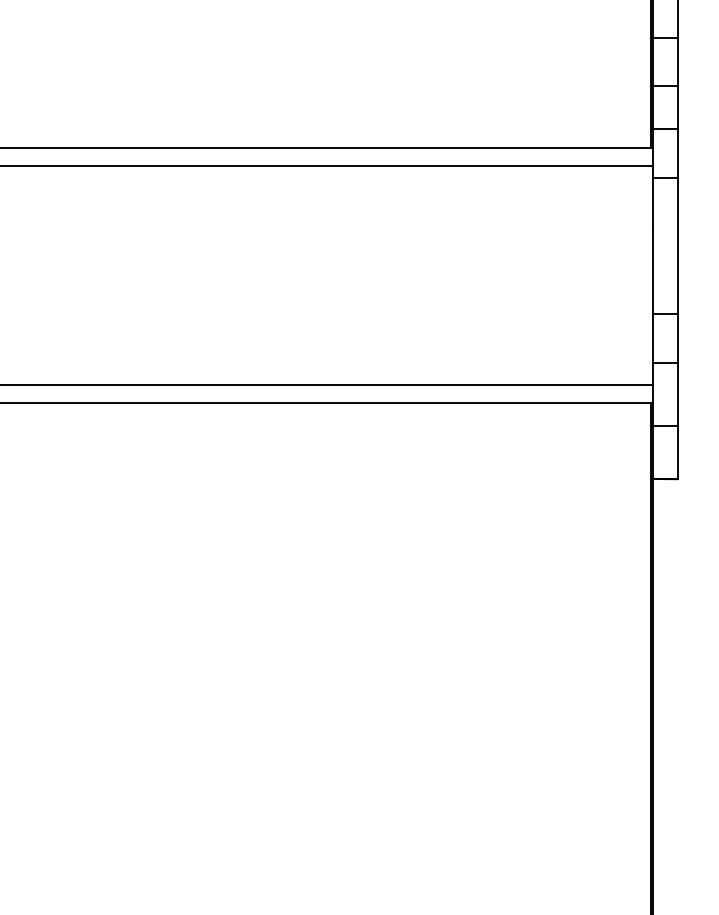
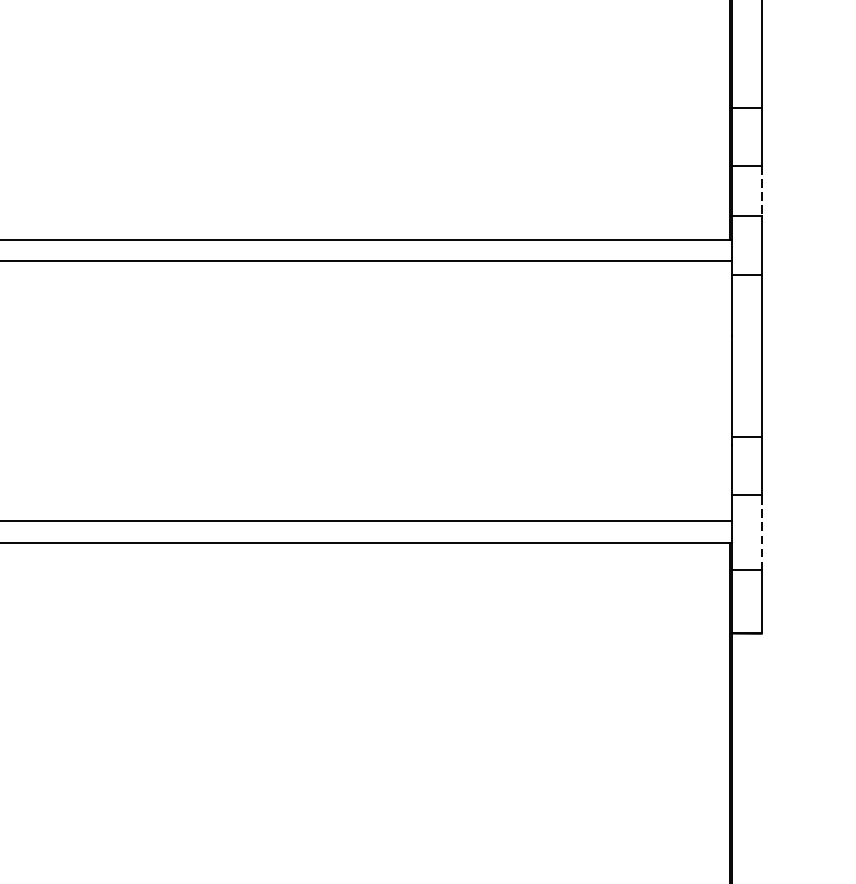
line: (678, 107) -> (762, 191), solid -> dashed
line: (678, 393) -> (762, 531), solid -> dashed

